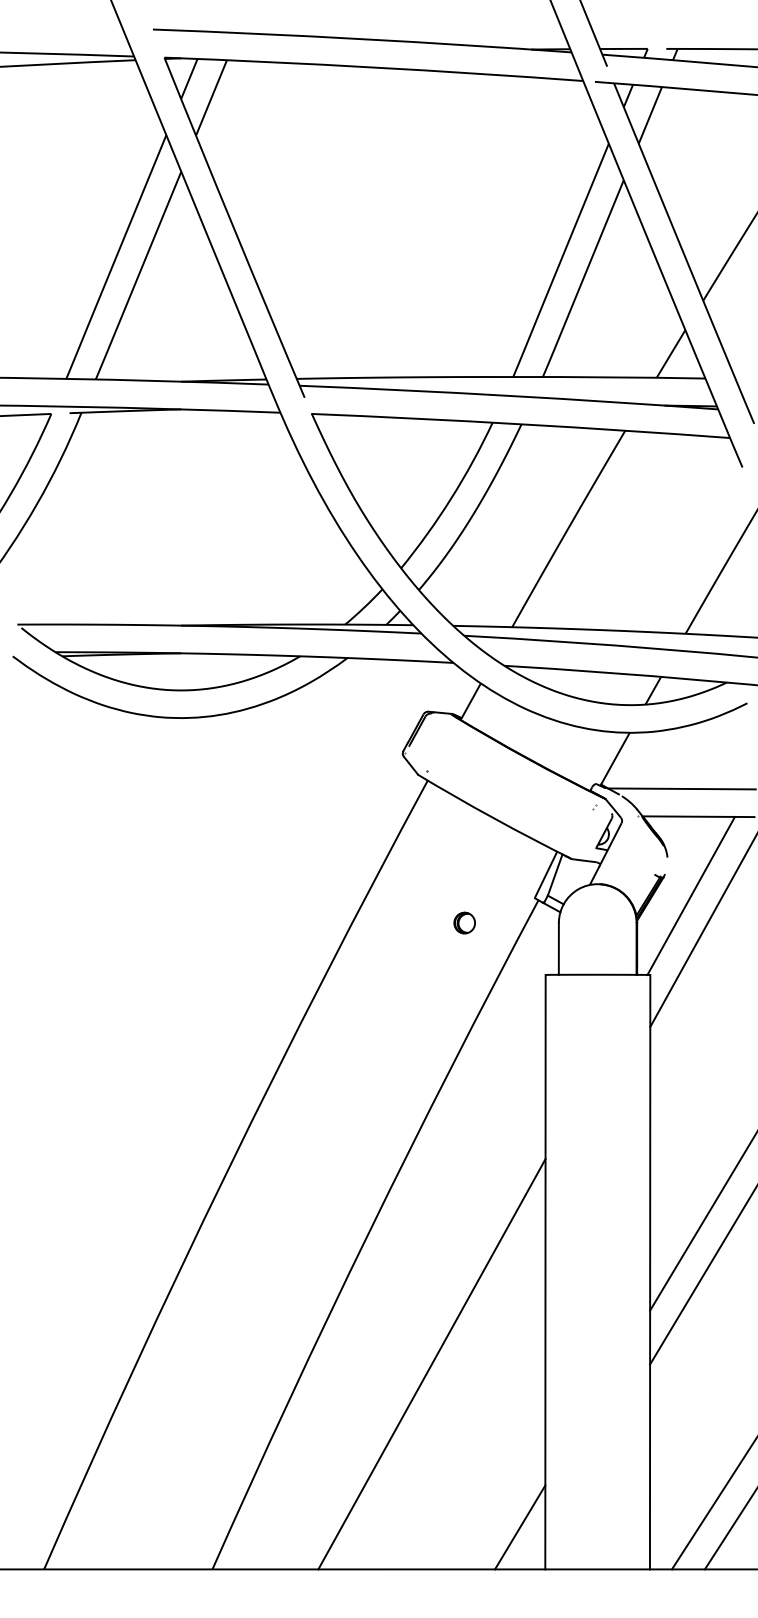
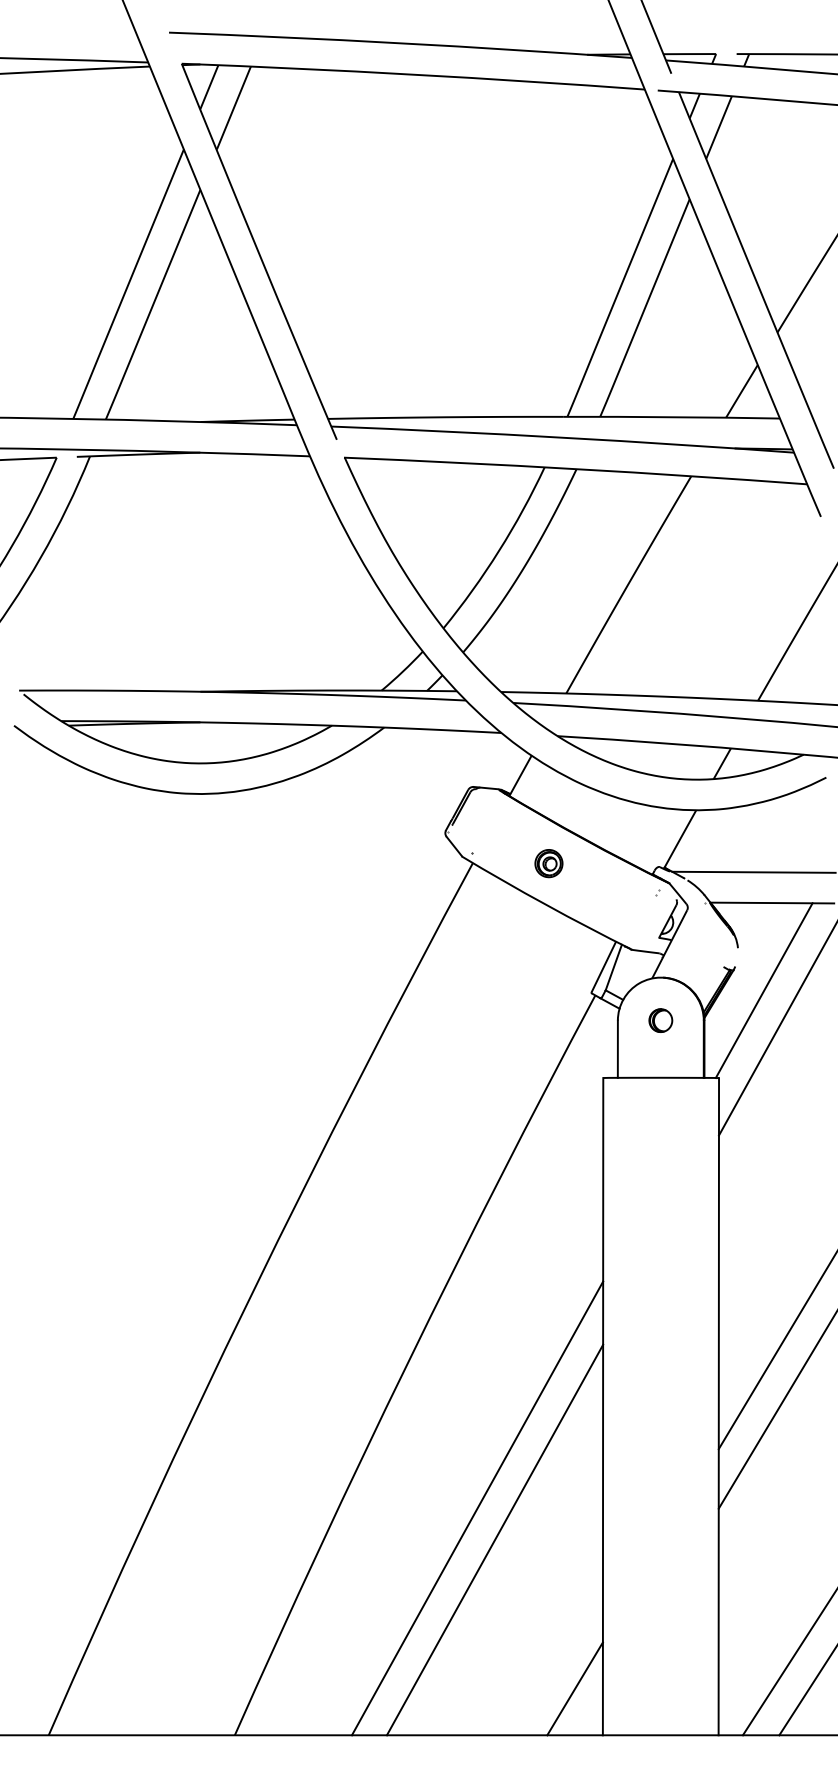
part: (496, 780) -> (548, 862), added
part: (464, 922) -> (660, 1019), moved
line: (447, 1392) -> (494, 1539), added

